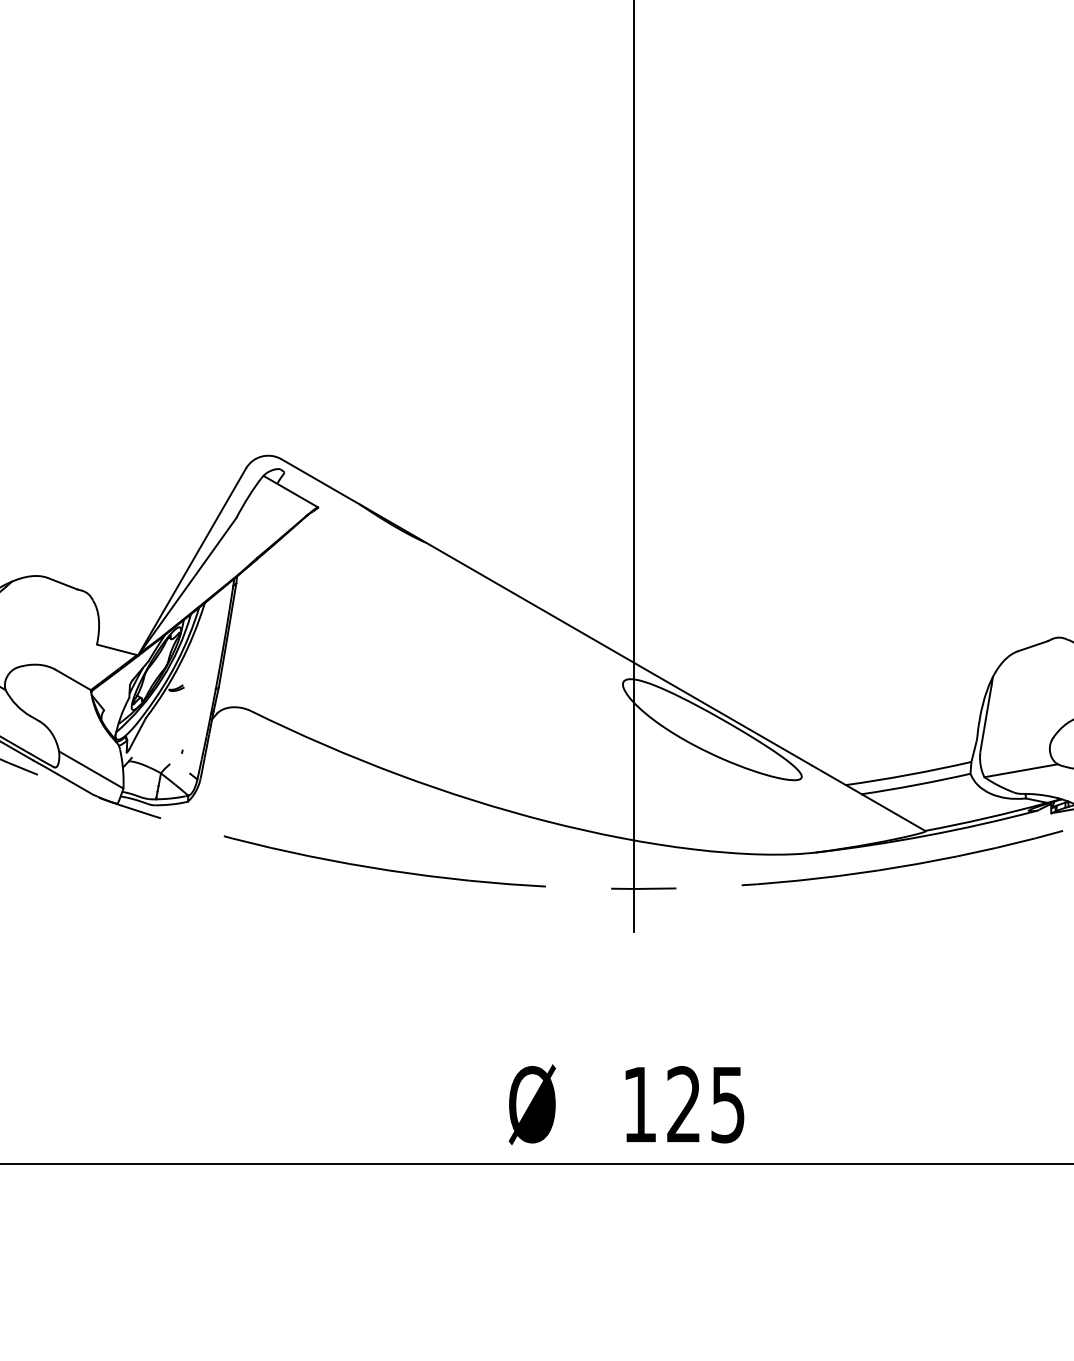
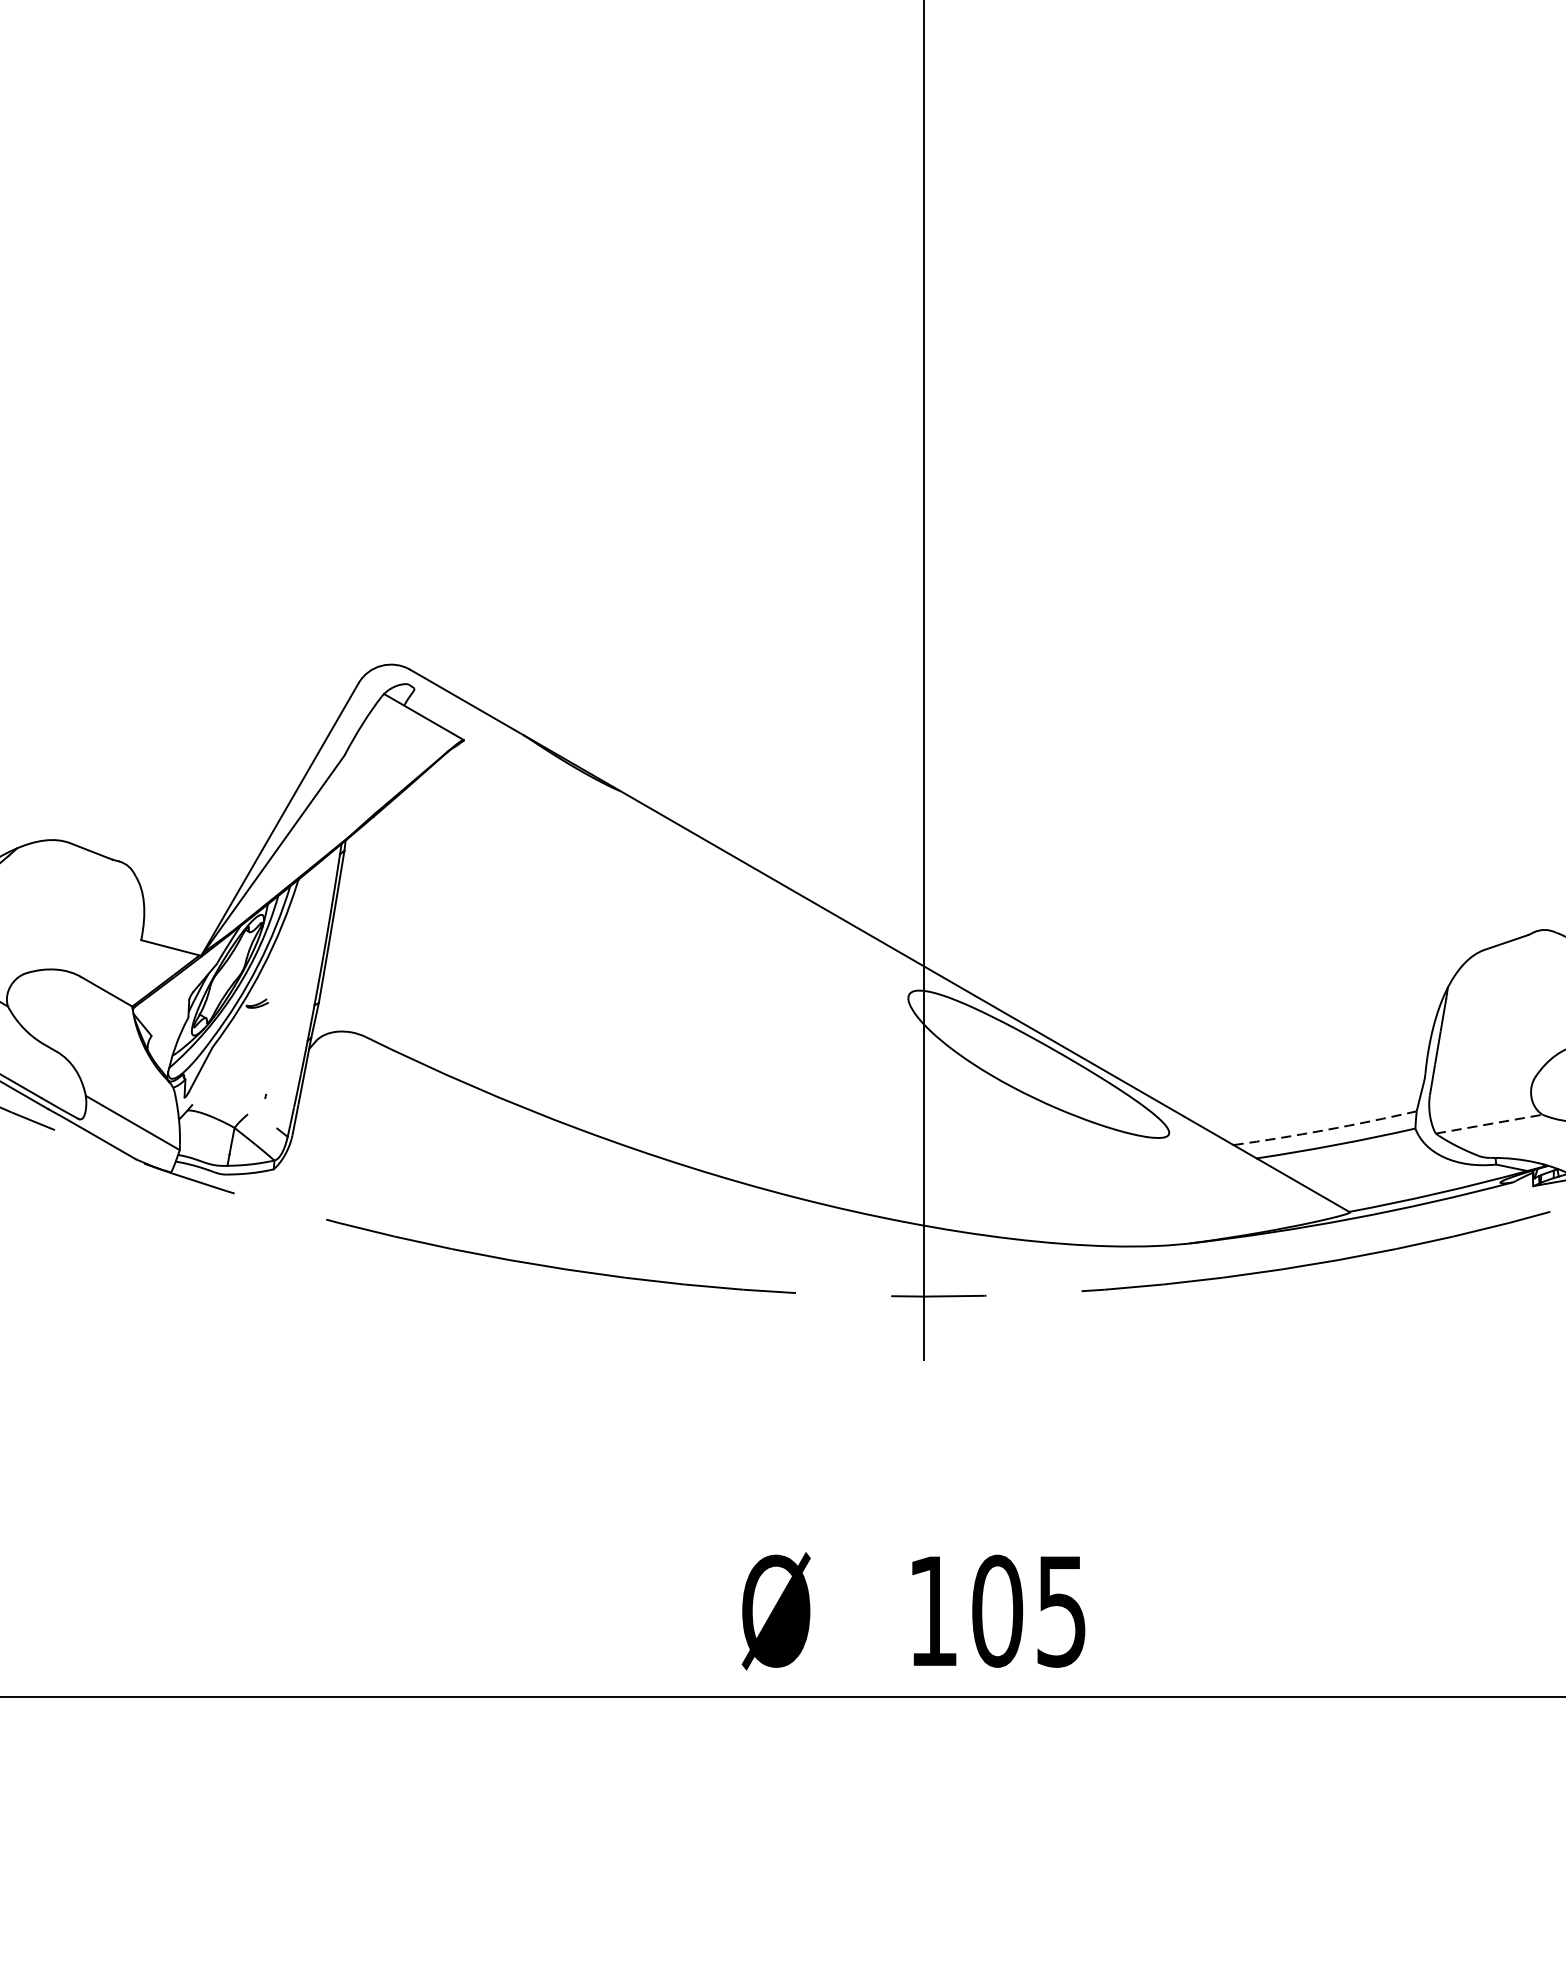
line: (1021, 770) -> (1489, 1123), solid -> dashed
arc: (908, 774) -> (1324, 1129), solid -> dashed
text: (683, 1104) -> (996, 1610), 125 -> 105

